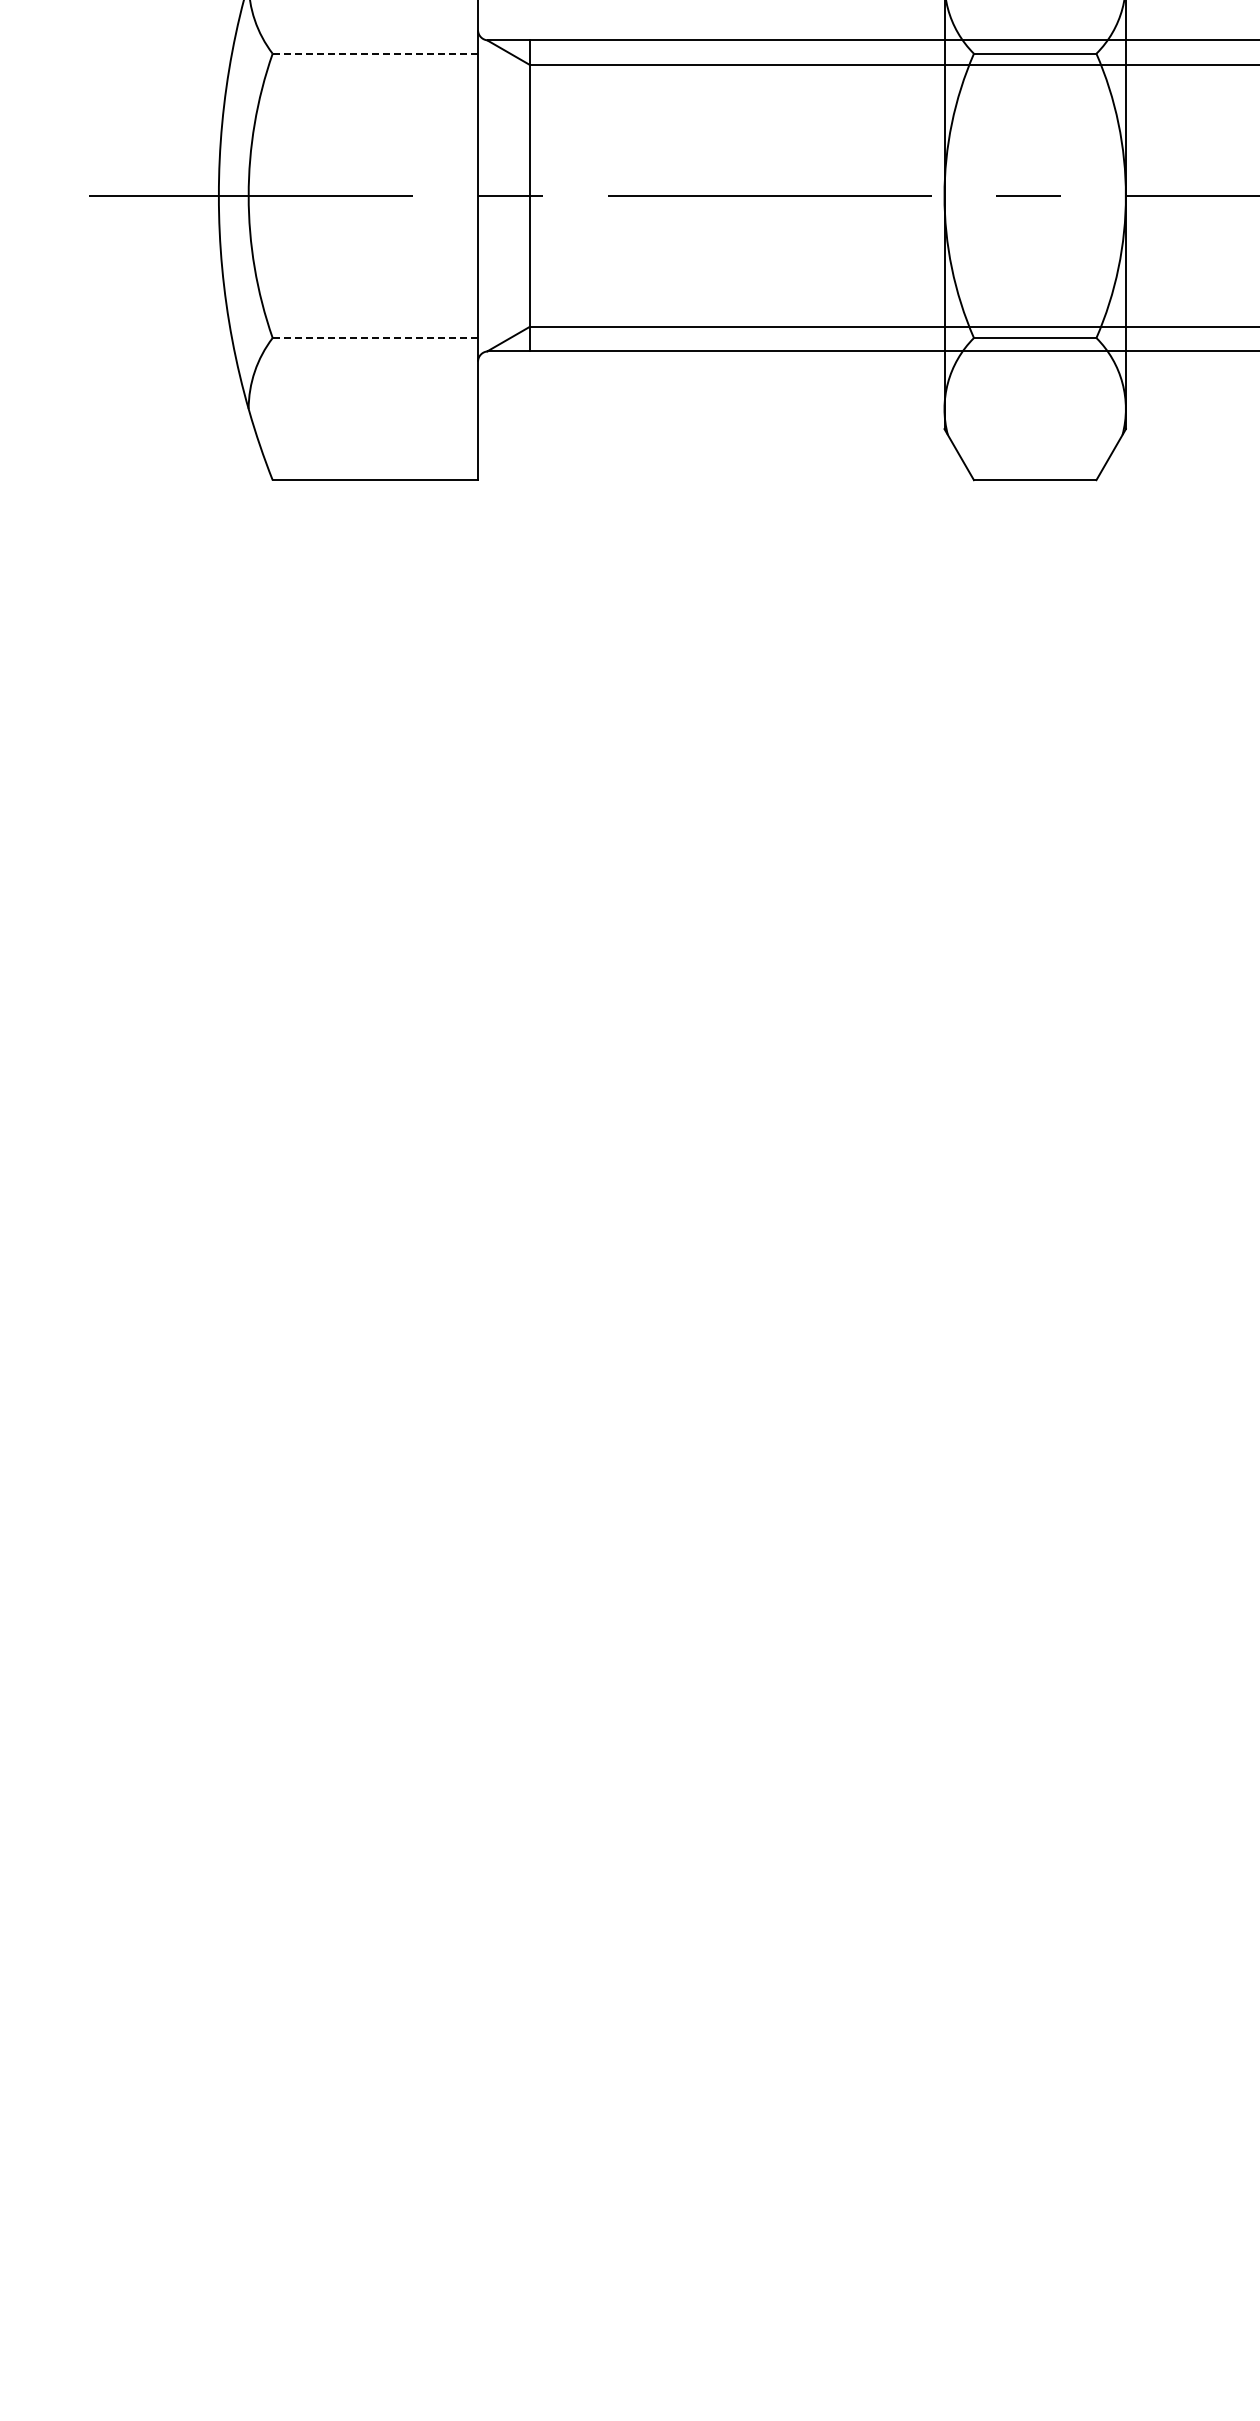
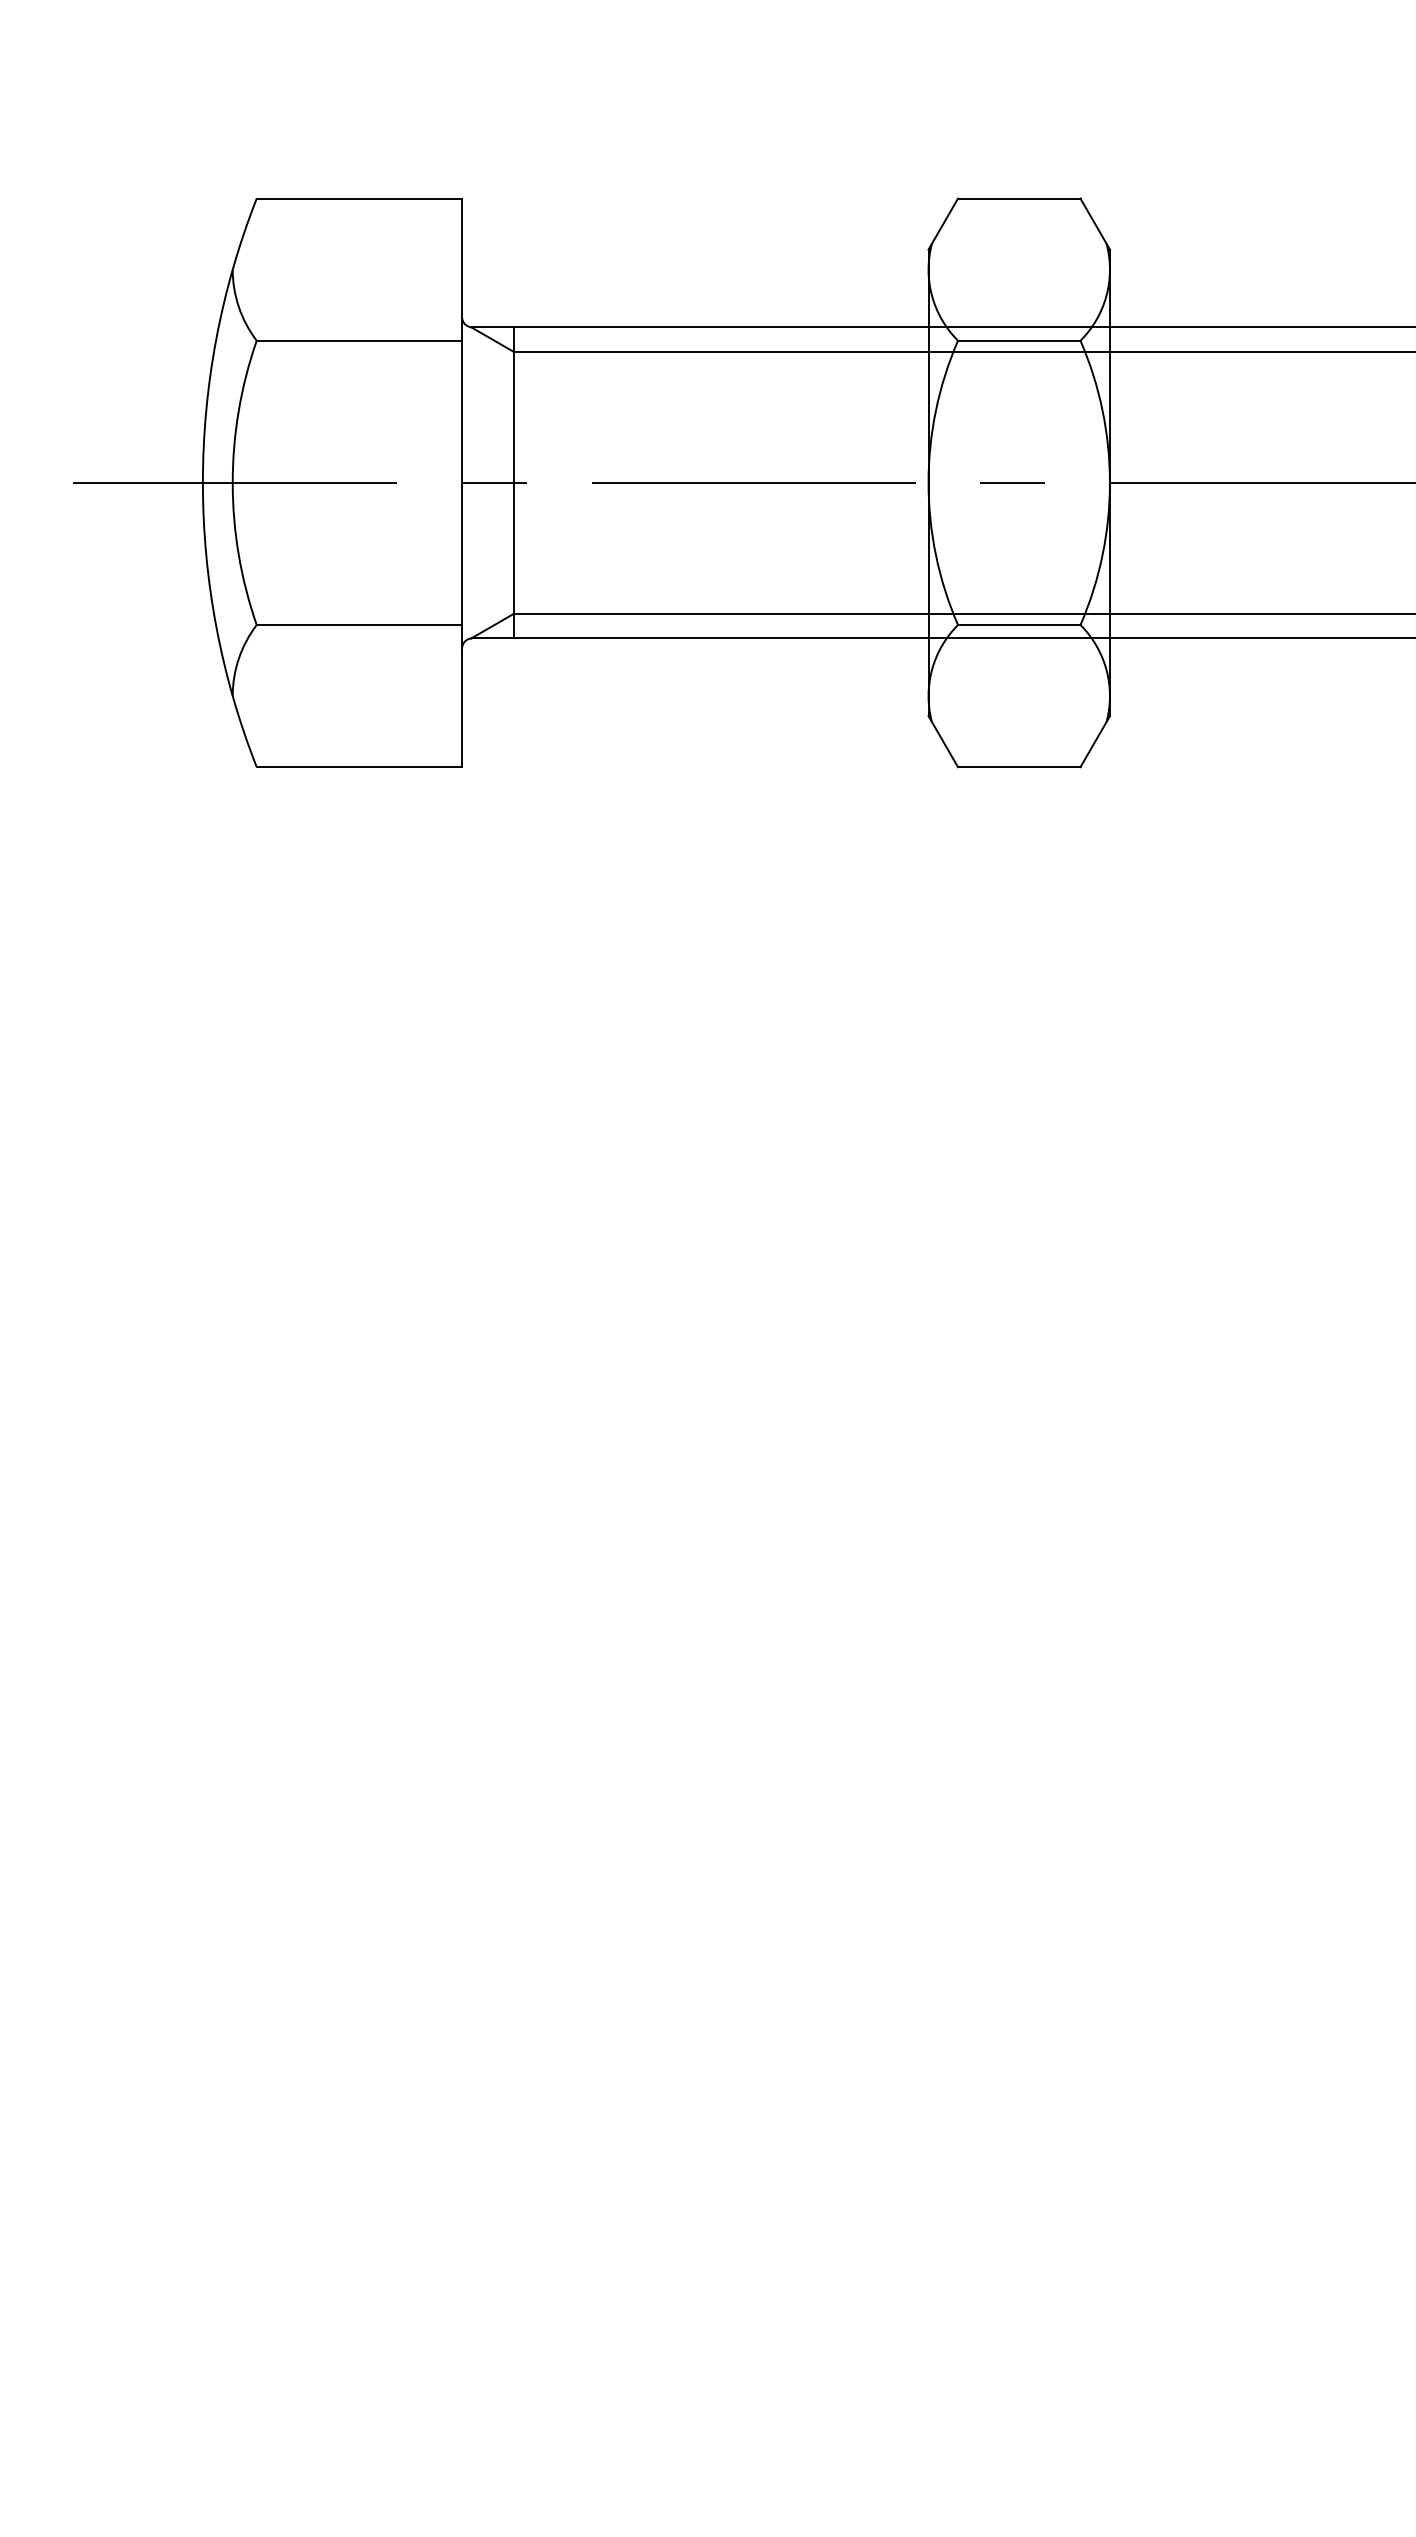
line: (375, 53) -> (359, 340), dashed -> solid
line: (375, 338) -> (359, 625), dashed -> solid

